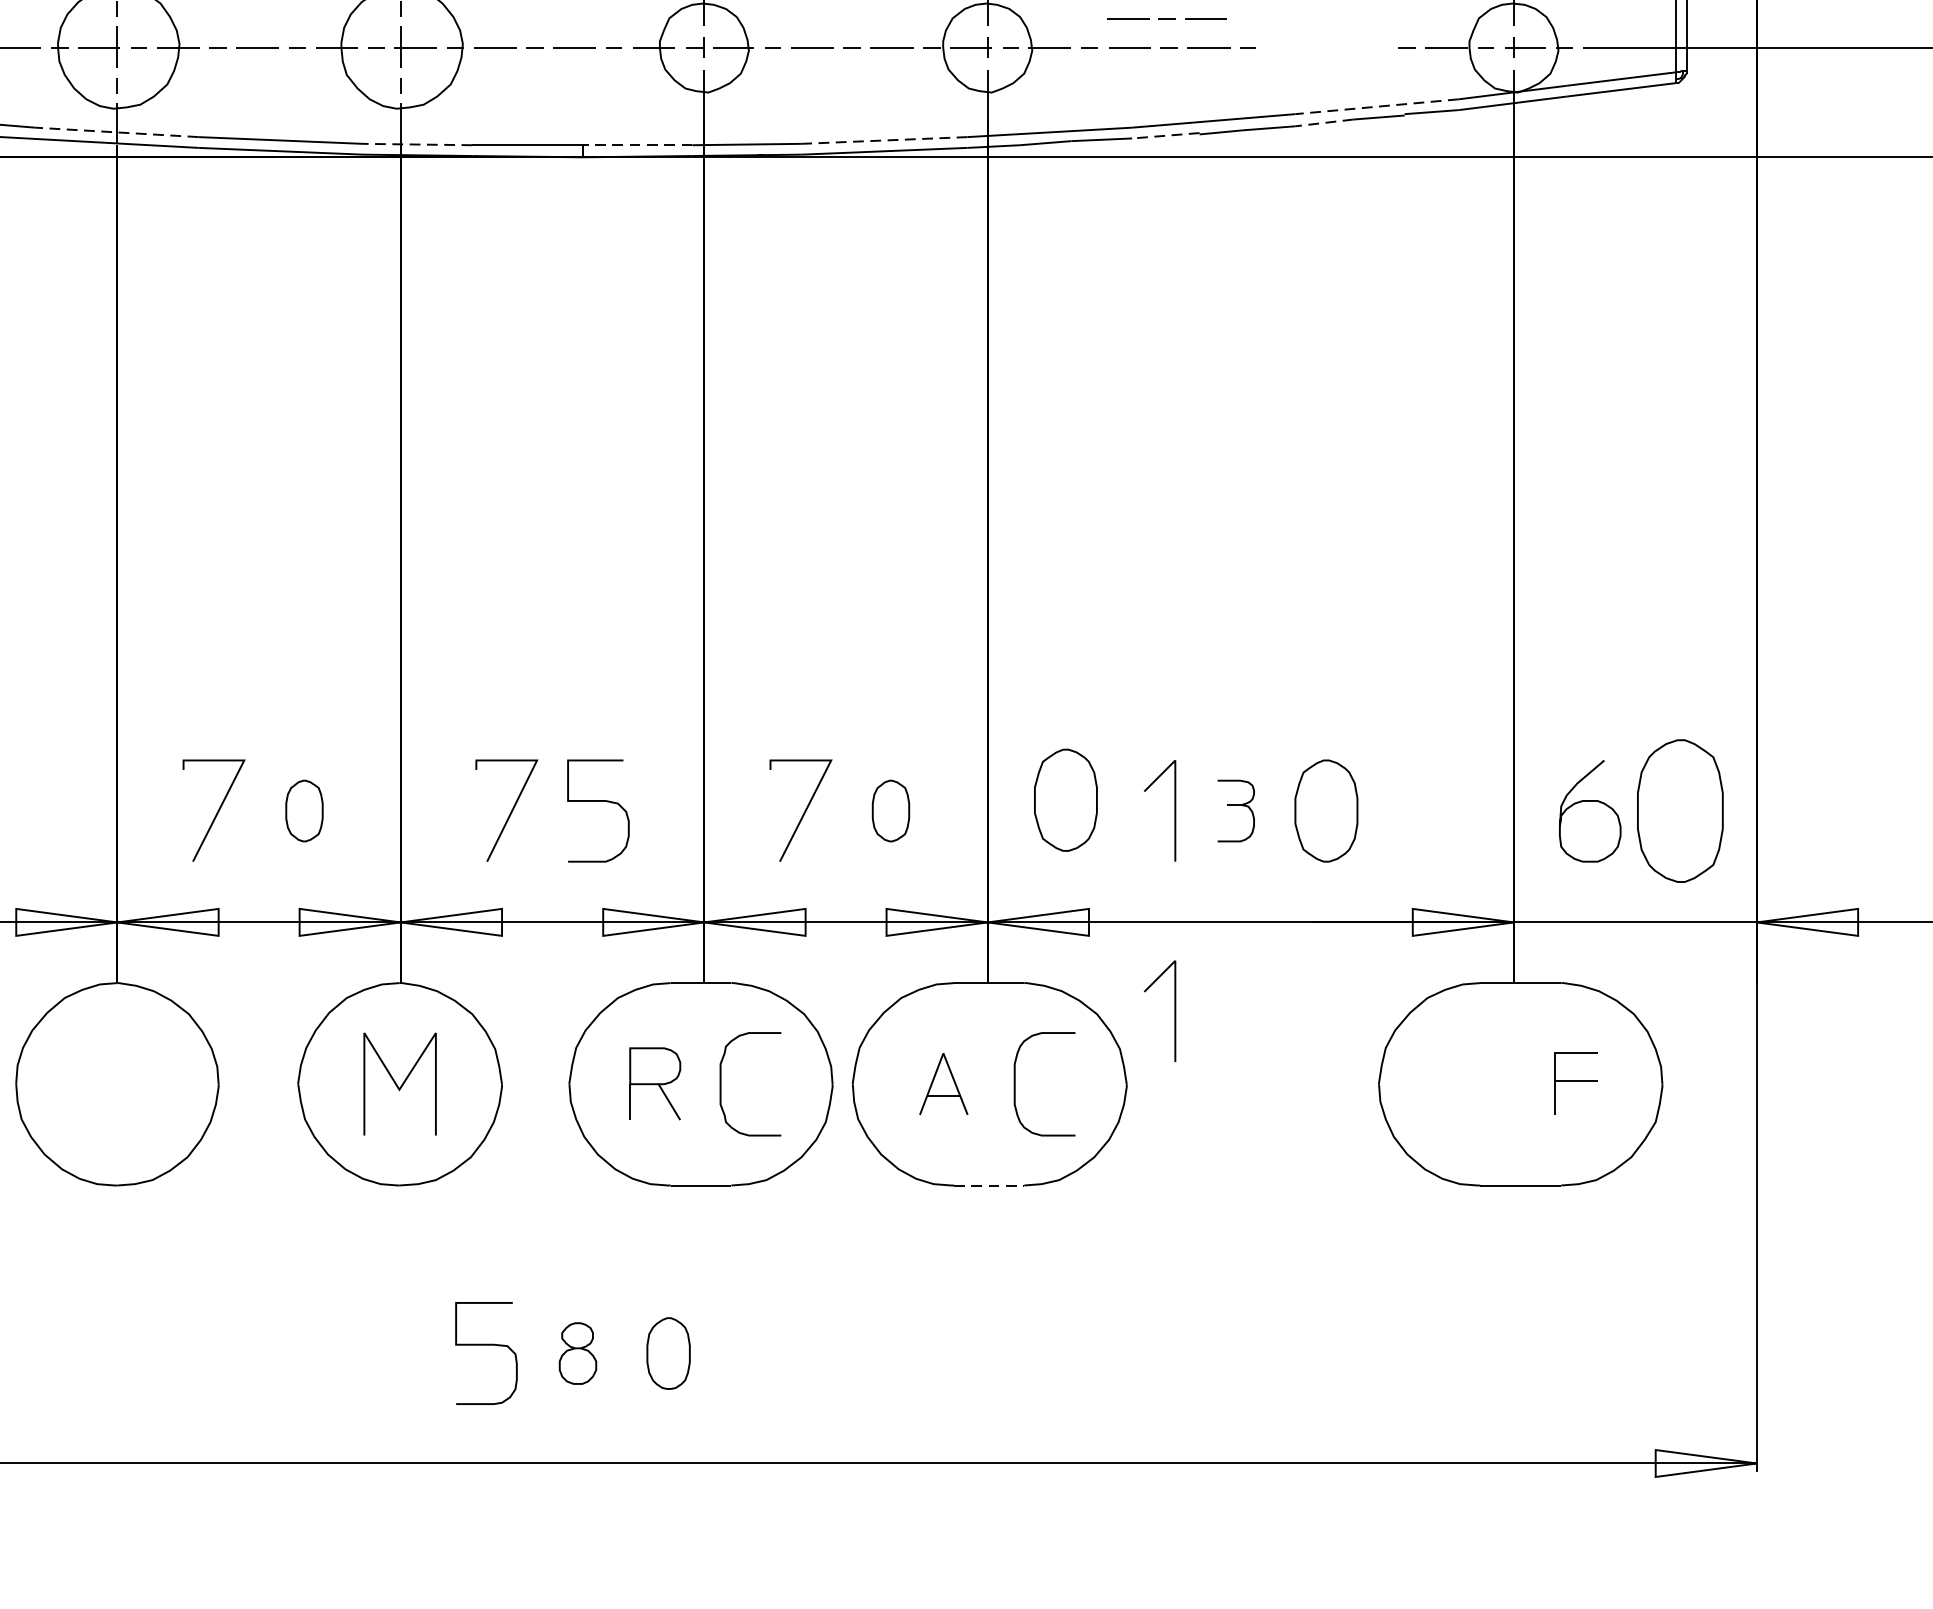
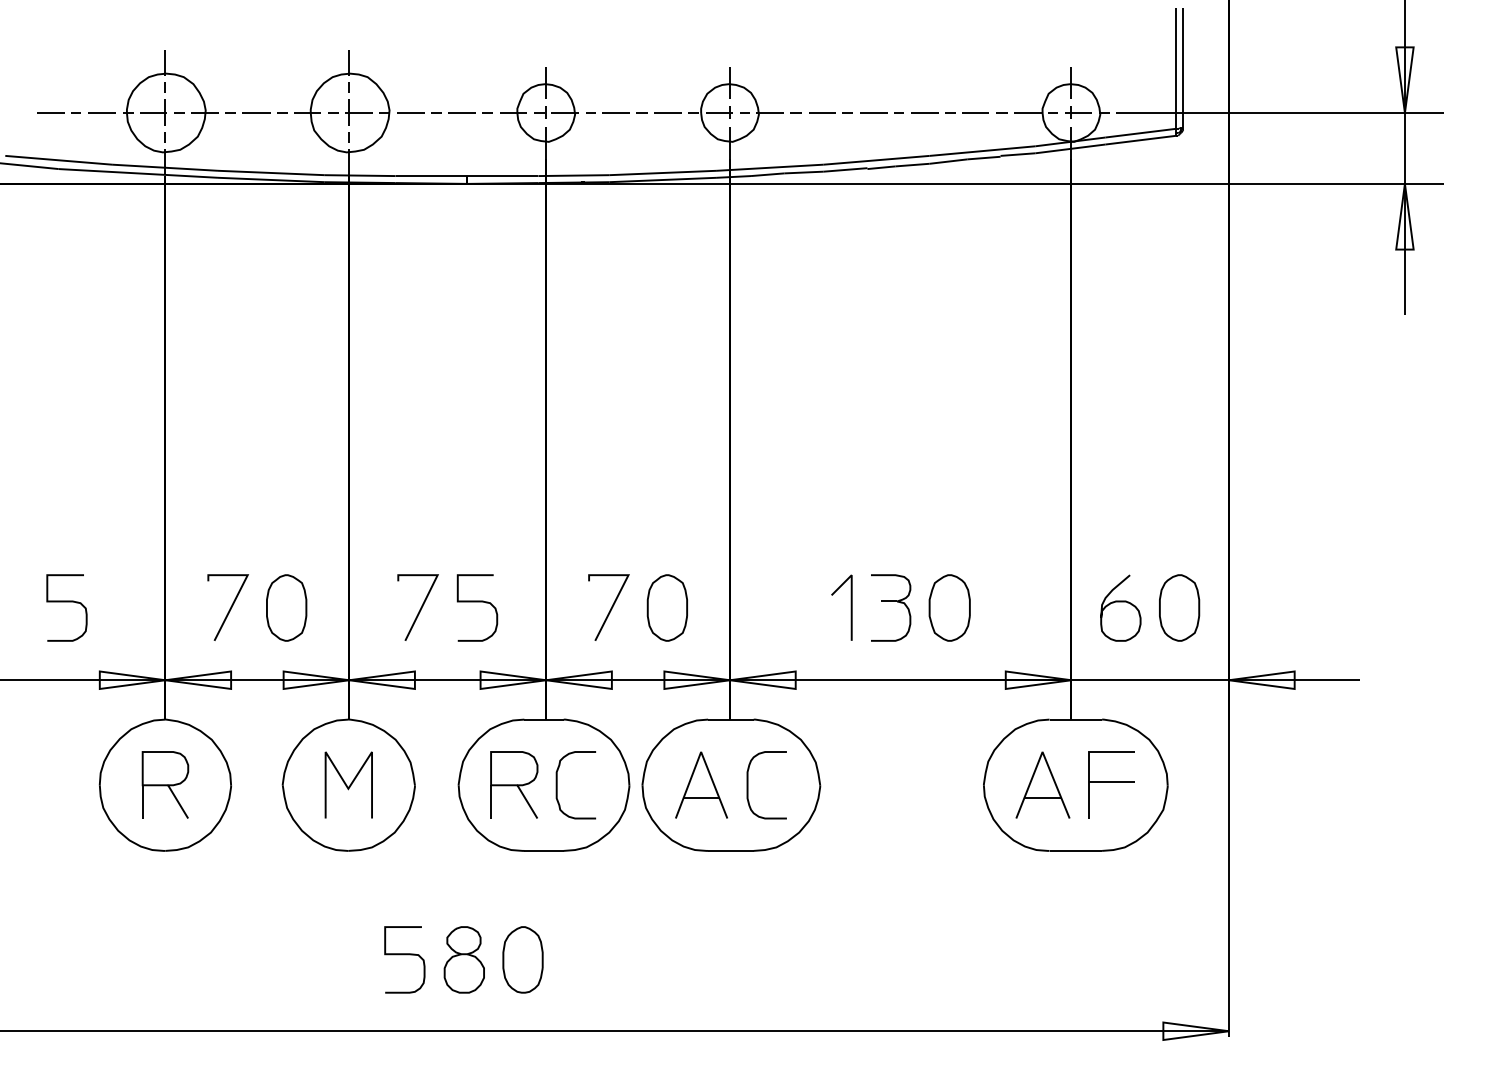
line: (1165, 17) -> (949, 112), moved
line: (1376, 107) -> (982, 151), dashed -> solid
line: (1324, 122) -> (948, 161), dashed -> solid
line: (115, 132) -> (164, 167), dashed -> solid
line: (1165, 135) -> (845, 169), dashed -> solid
line: (885, 139) -> (663, 172), dashed -> solid
line: (416, 144) -> (359, 175), dashed -> solid
line: (636, 145) -> (502, 176), dashed -> solid
part: (1065, 799) -> (780, 600), removed
part: (304, 810) -> (286, 607), size x1.67
part: (889, 810) -> (666, 607), size x1.67
part: (1236, 810) -> (891, 607), size x1.67
part: (1680, 810) -> (1179, 607), size x0.71
line: (1173, 1010) -> (850, 737), removed
part: (117, 1083) -> (165, 784), added
part: (655, 1083) -> (514, 784), size x1.43
part: (943, 1083) -> (701, 784), size x1.67
part: (1469, 1083) -> (1042, 784), added
part: (1575, 1083) -> (1111, 784), size x1.67
line: (988, 1184) -> (730, 850), dashed -> solid
part: (576, 1352) -> (463, 959), size x1.67
part: (667, 1352) -> (522, 959), size x1.43

